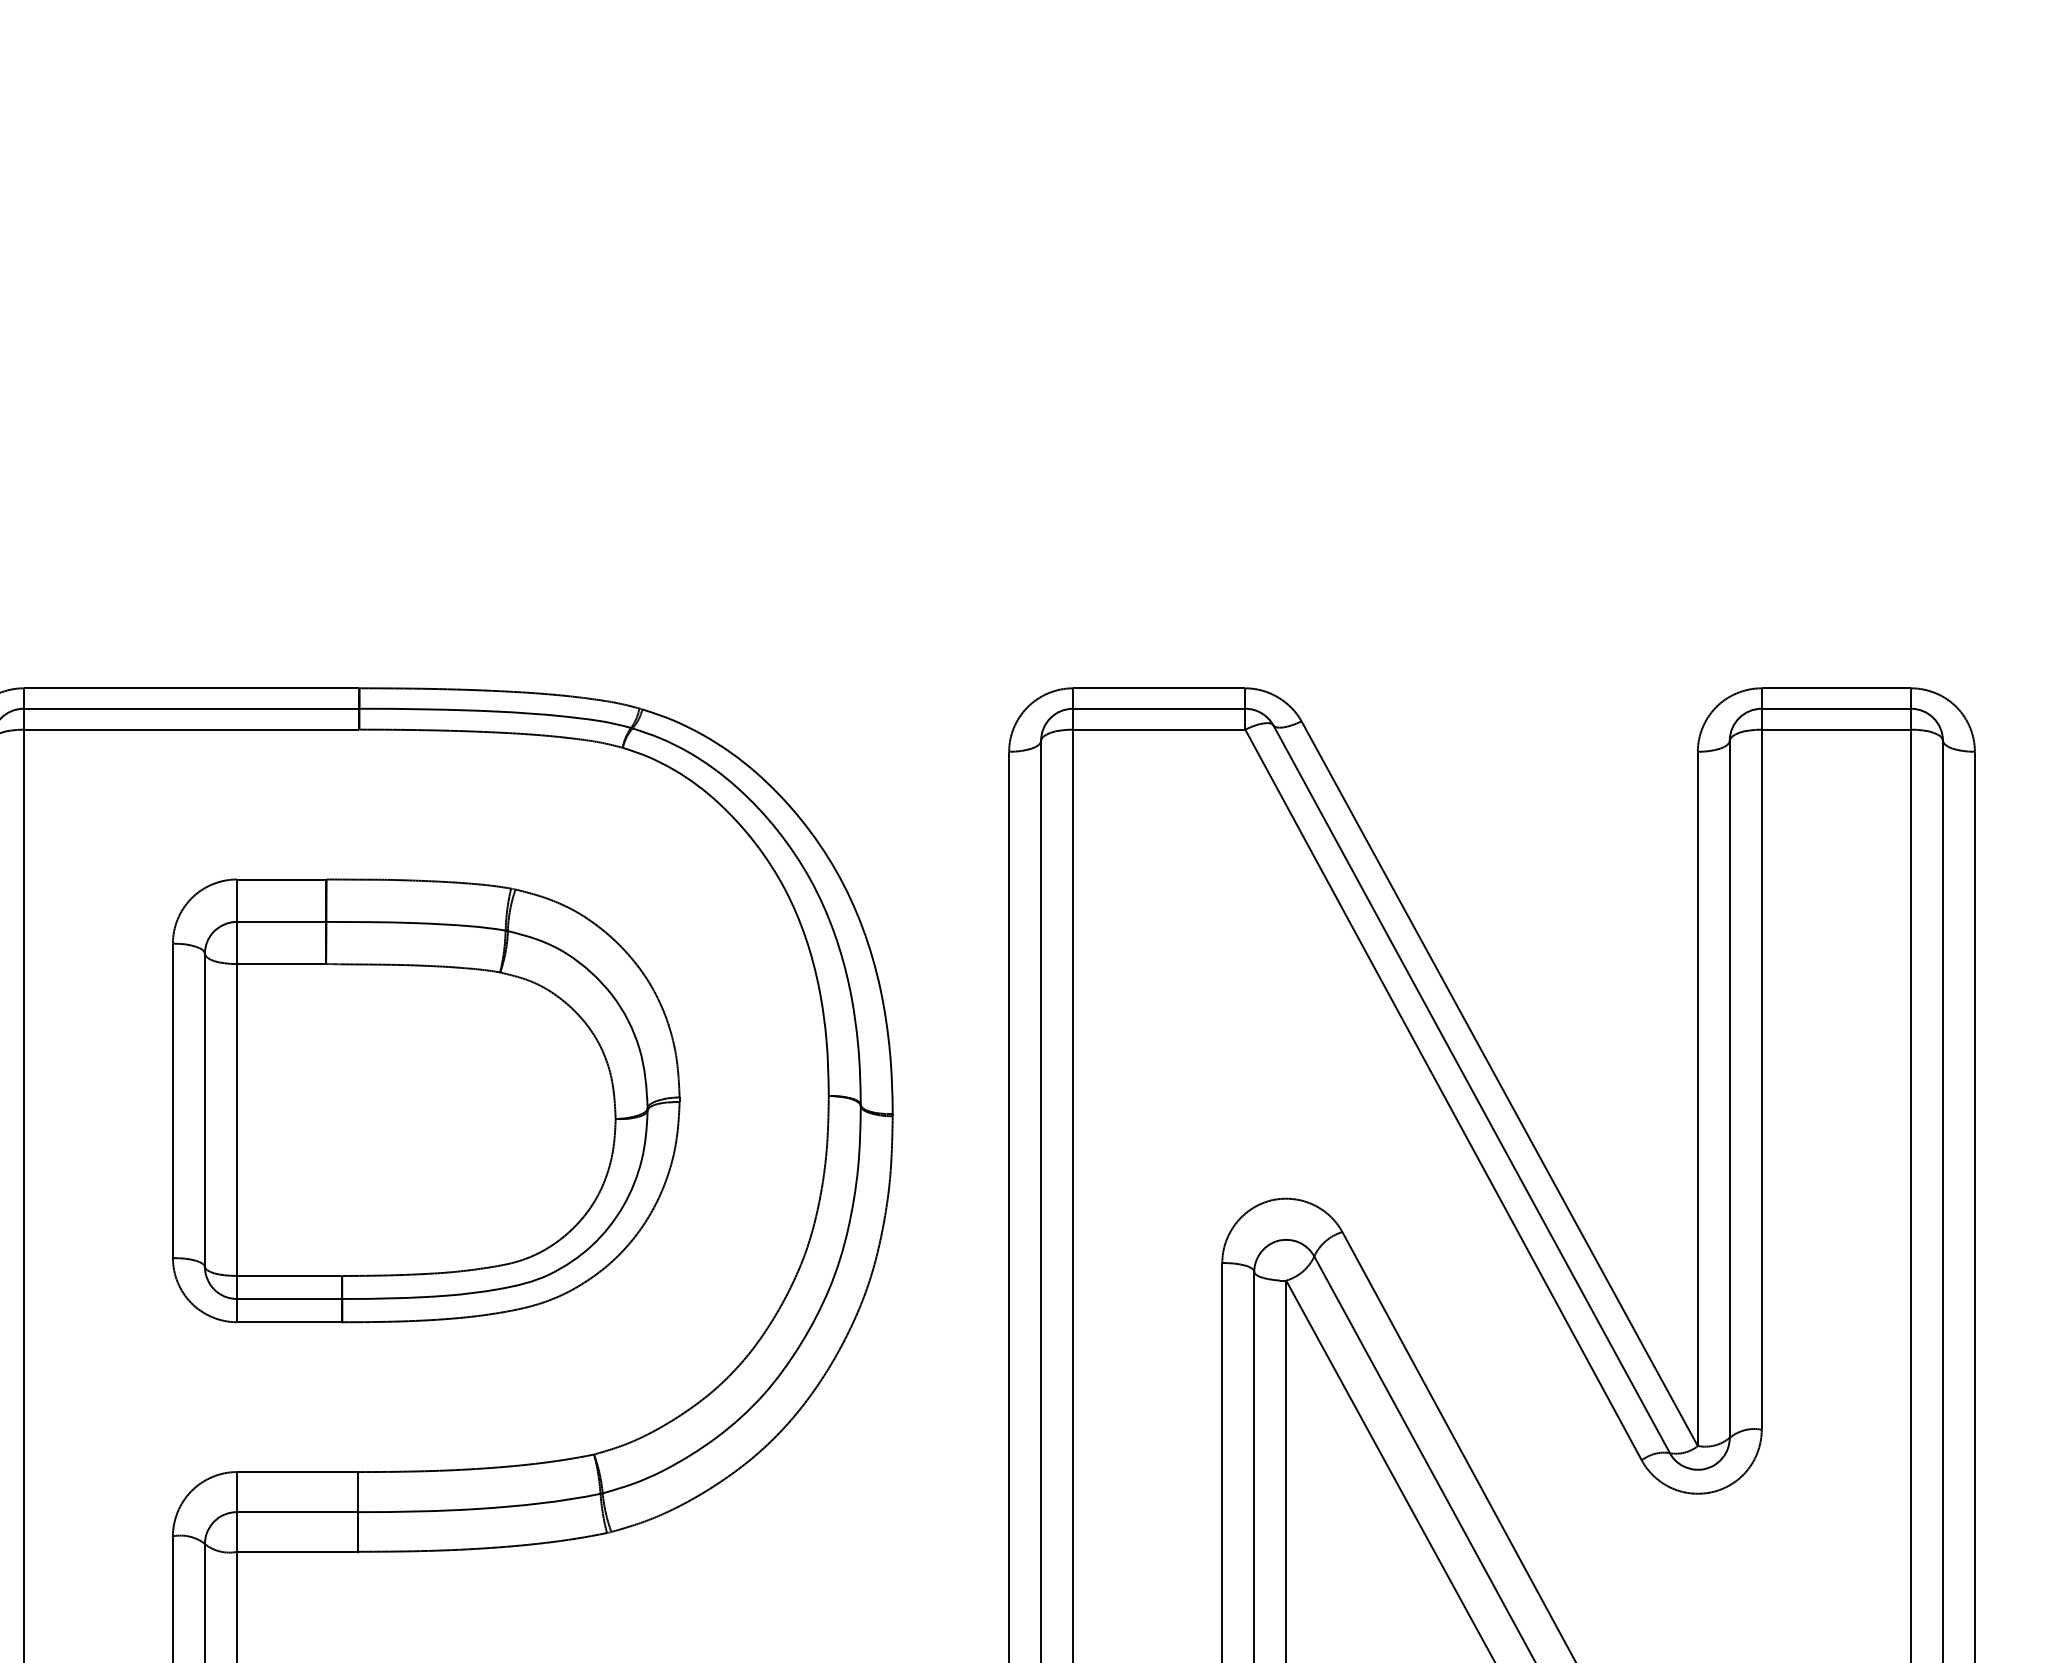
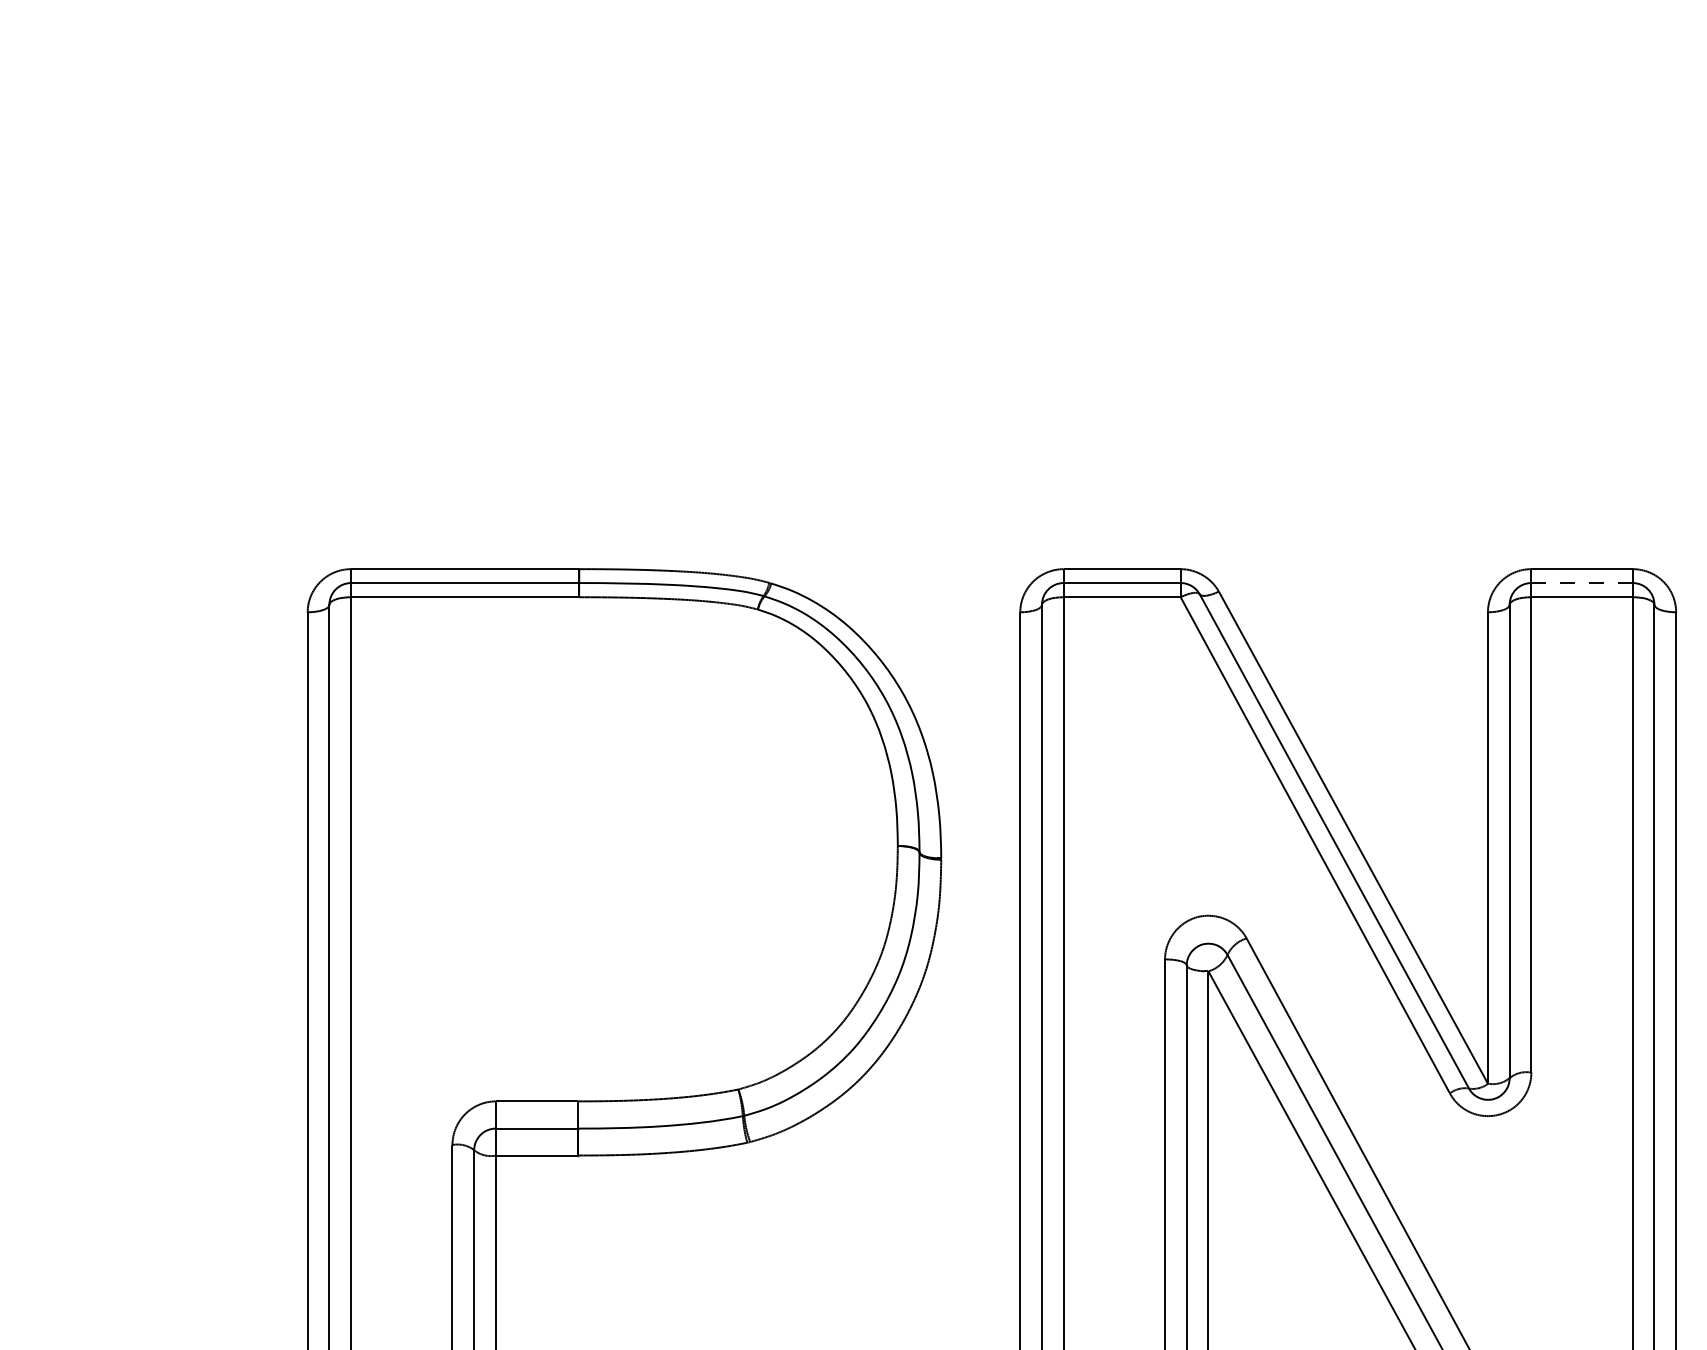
line: (1837, 709) -> (1582, 583), solid -> dashed
part: (426, 1101) -> (624, 849), removed

